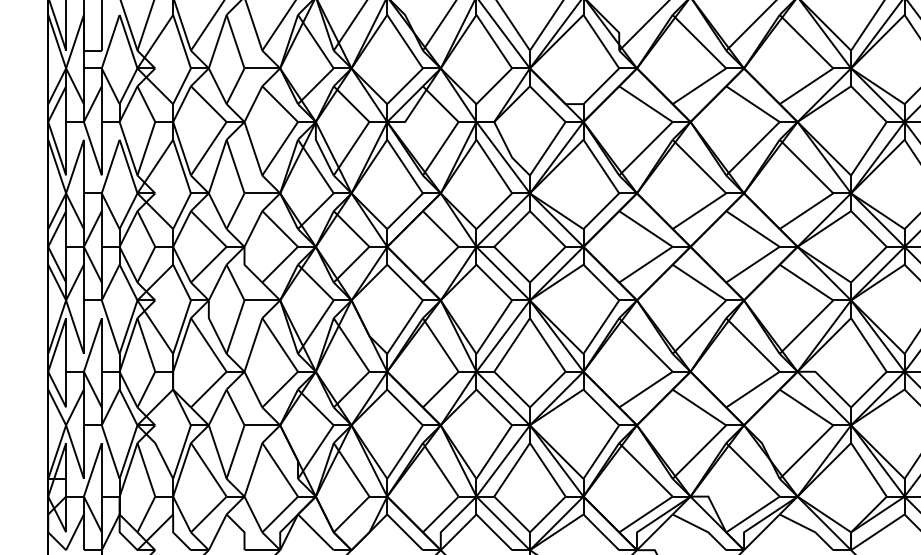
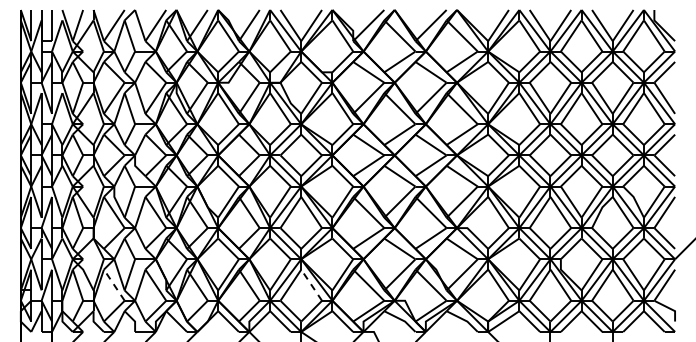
line: (209, 470) -> (114, 285), solid -> dashed
line: (547, 470) -> (311, 285), solid -> dashed

